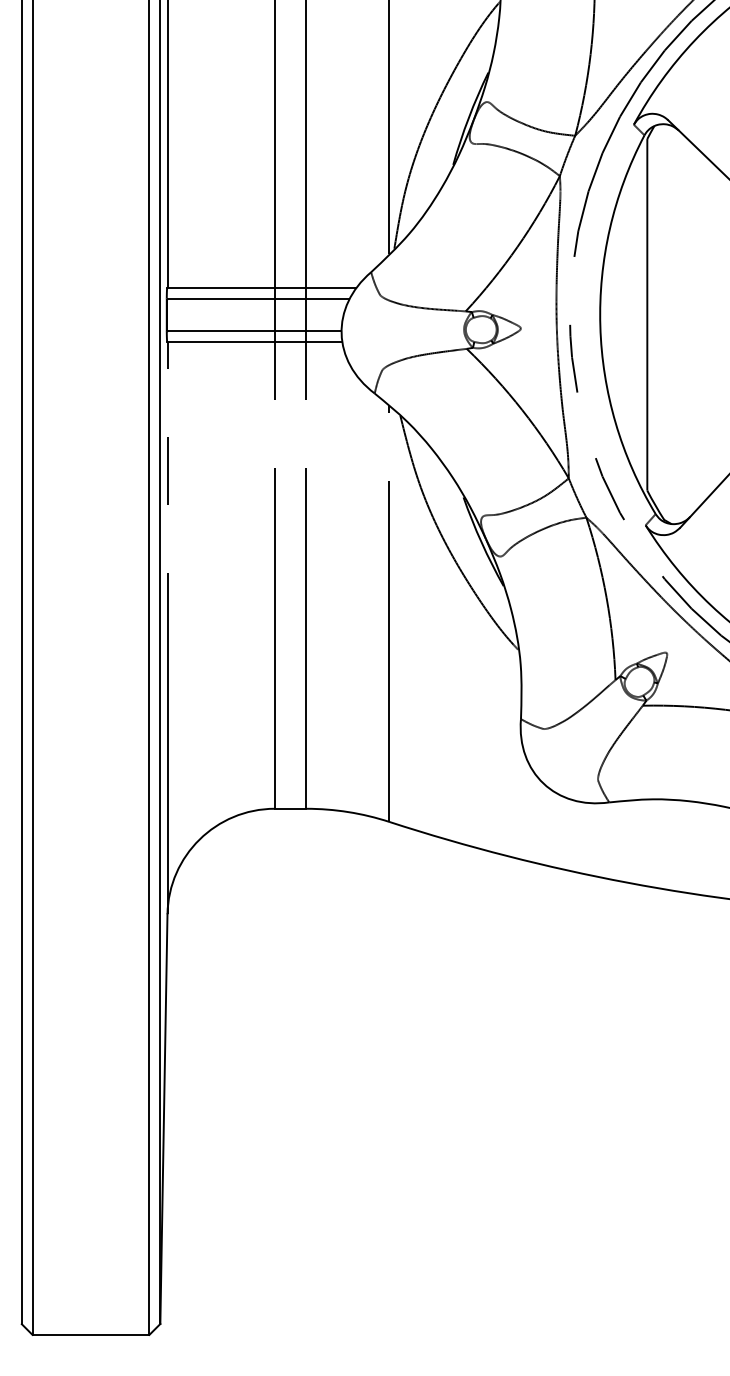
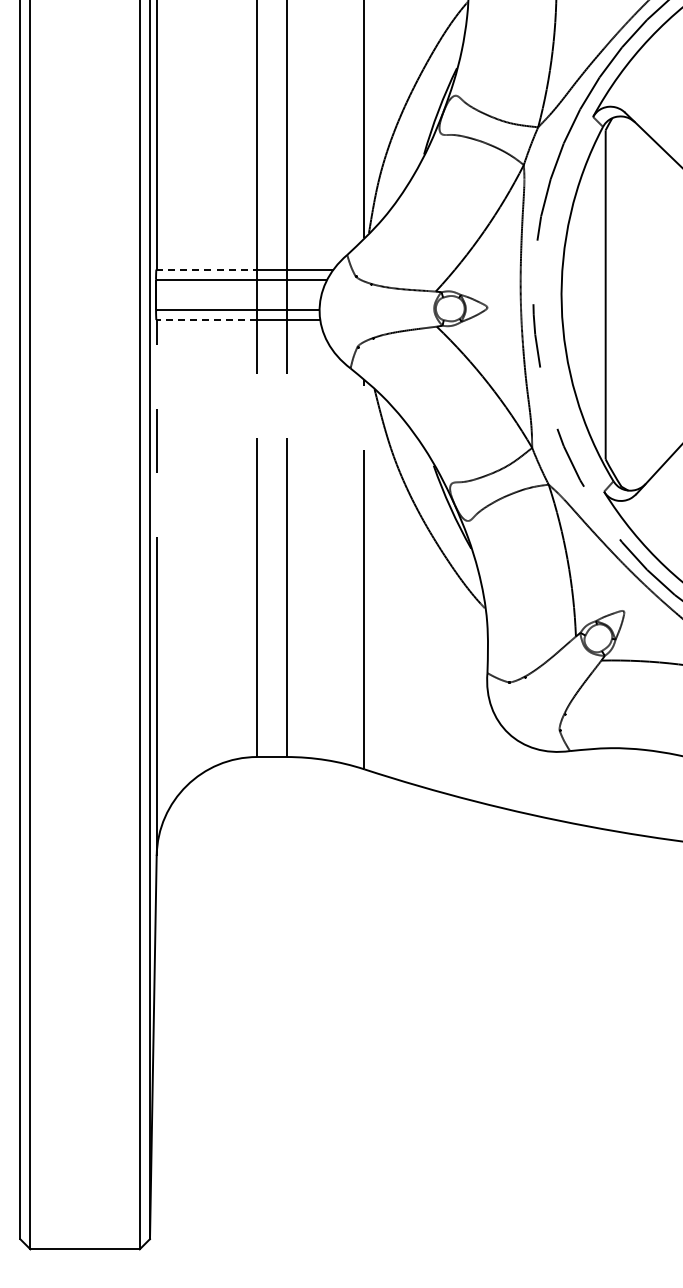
line: (221, 287) -> (207, 269), solid -> dashed
line: (220, 341) -> (206, 319), solid -> dashed

